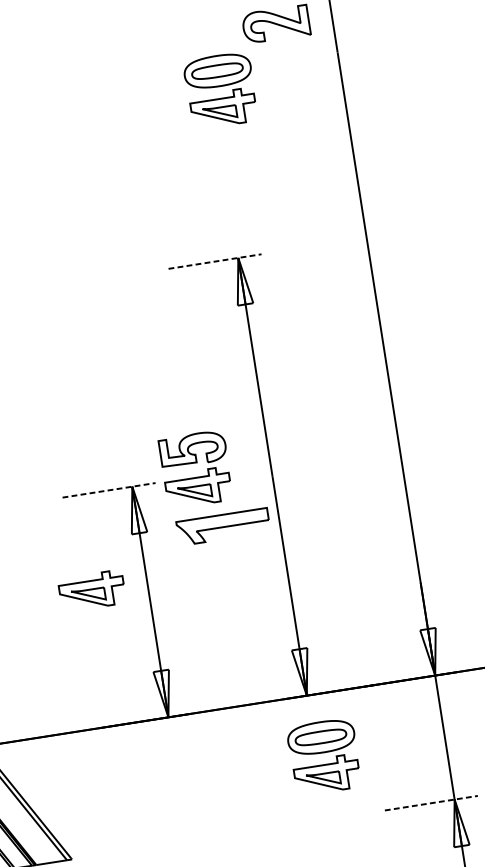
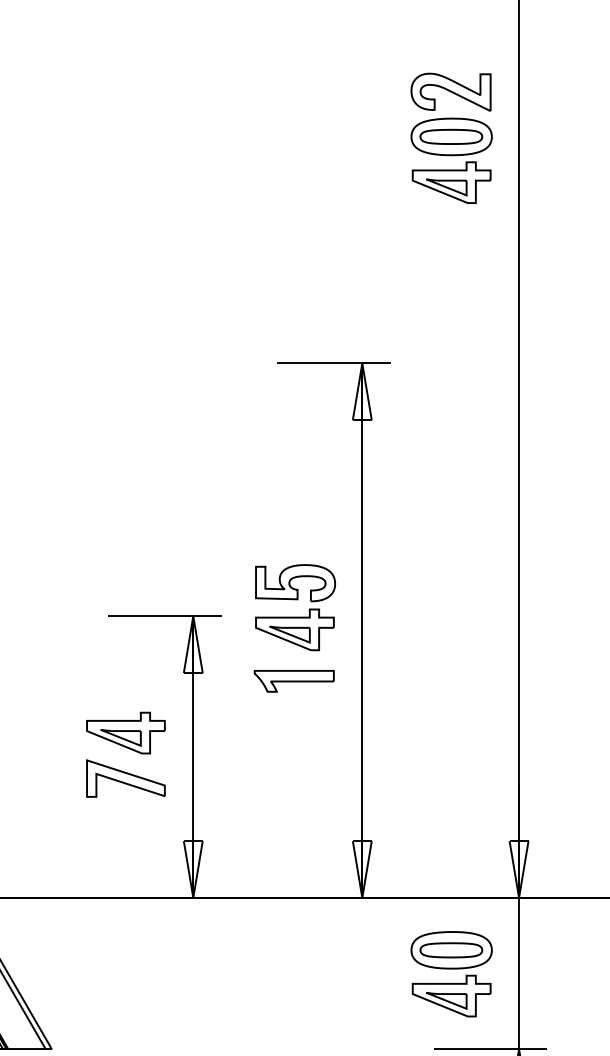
part: (220, 90) -> (451, 160), moved
line: (214, 261) -> (333, 363), dashed -> solid
part: (195, 463) -> (295, 600), moved
line: (108, 490) -> (164, 616), dashed -> solid
part: (222, 527) -> (293, 681), size x0.71
part: (97, 628) -> (125, 778), added
part: (324, 757) -> (451, 974), moved
line: (431, 803) -> (490, 1049), dashed -> solid

